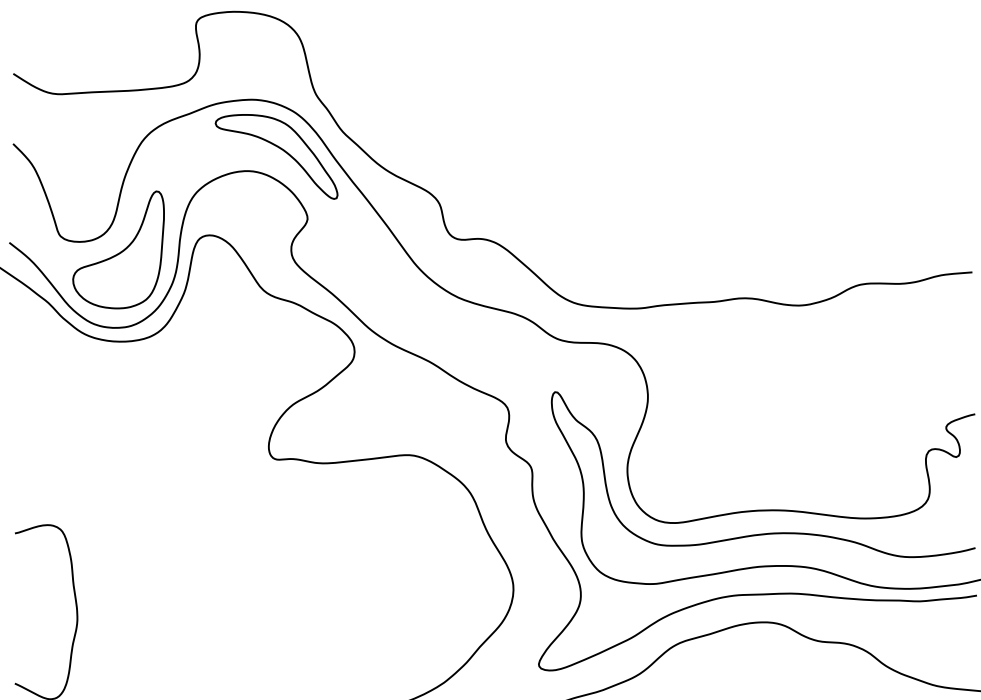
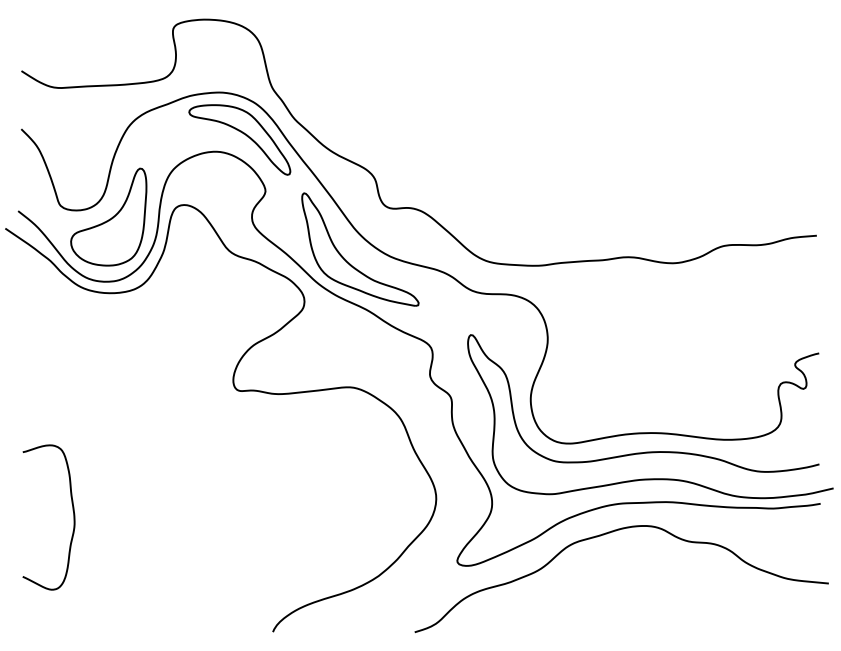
part: (408, 304) -> (349, 262), added

